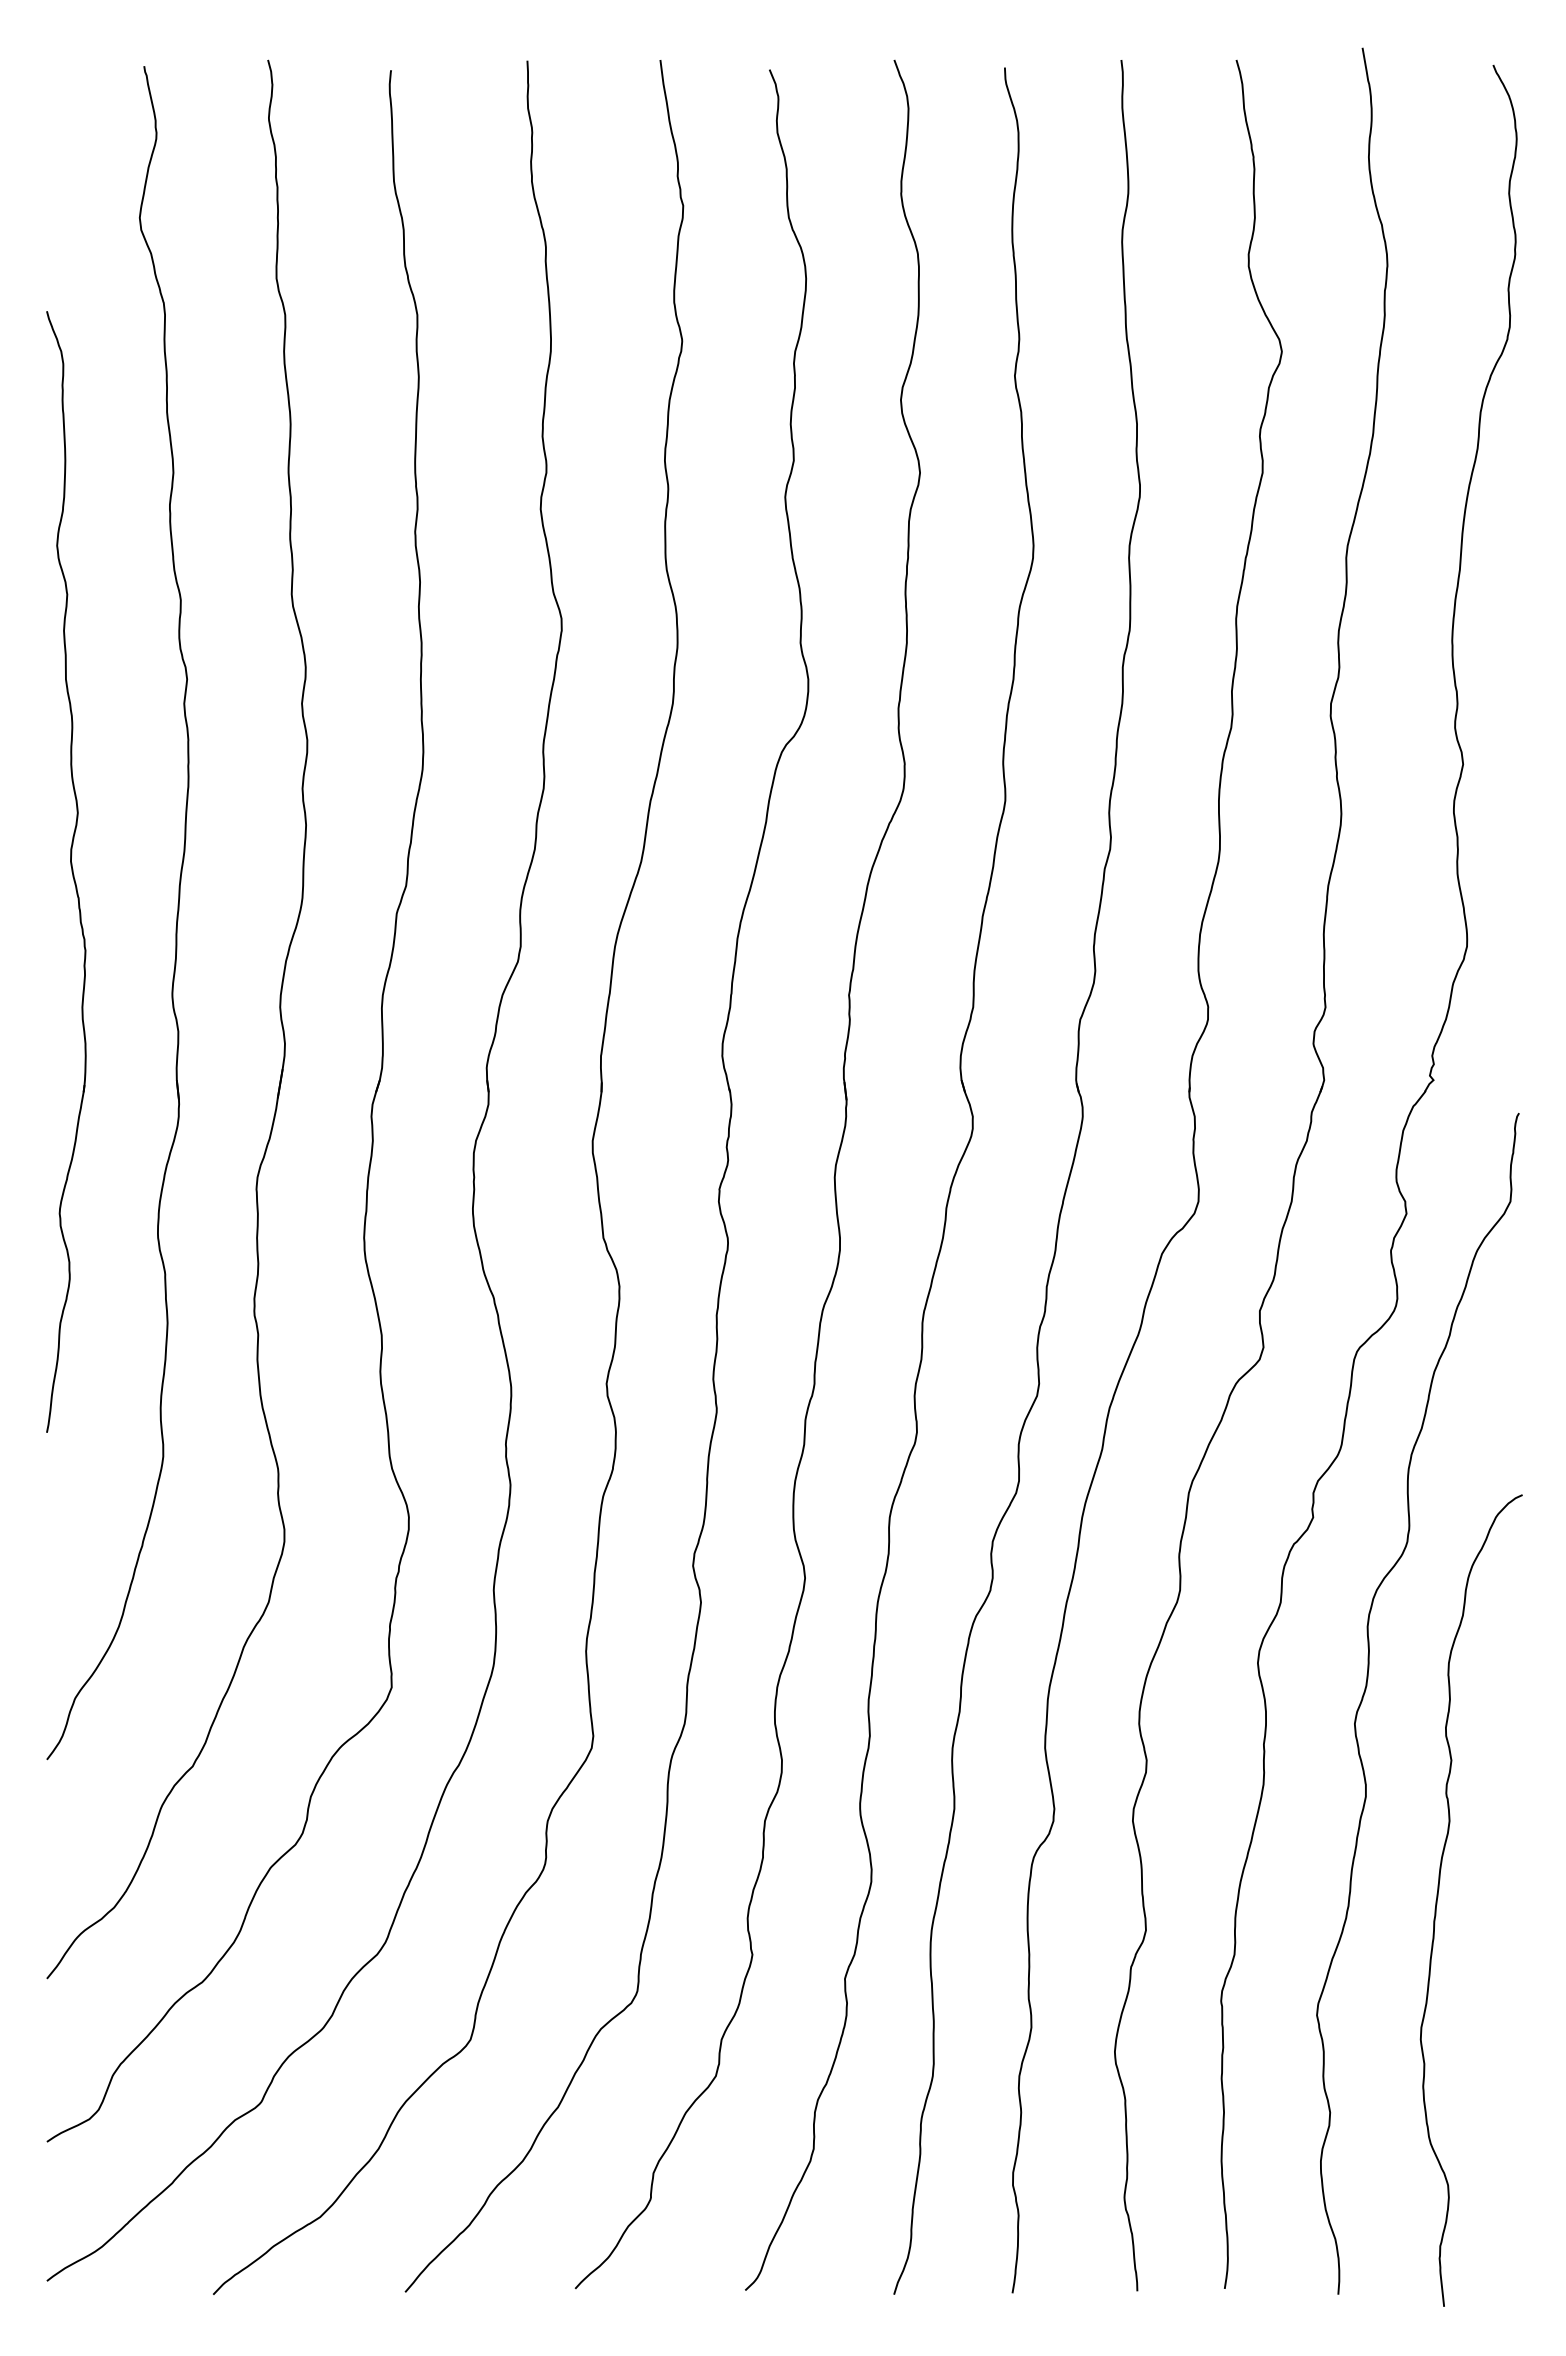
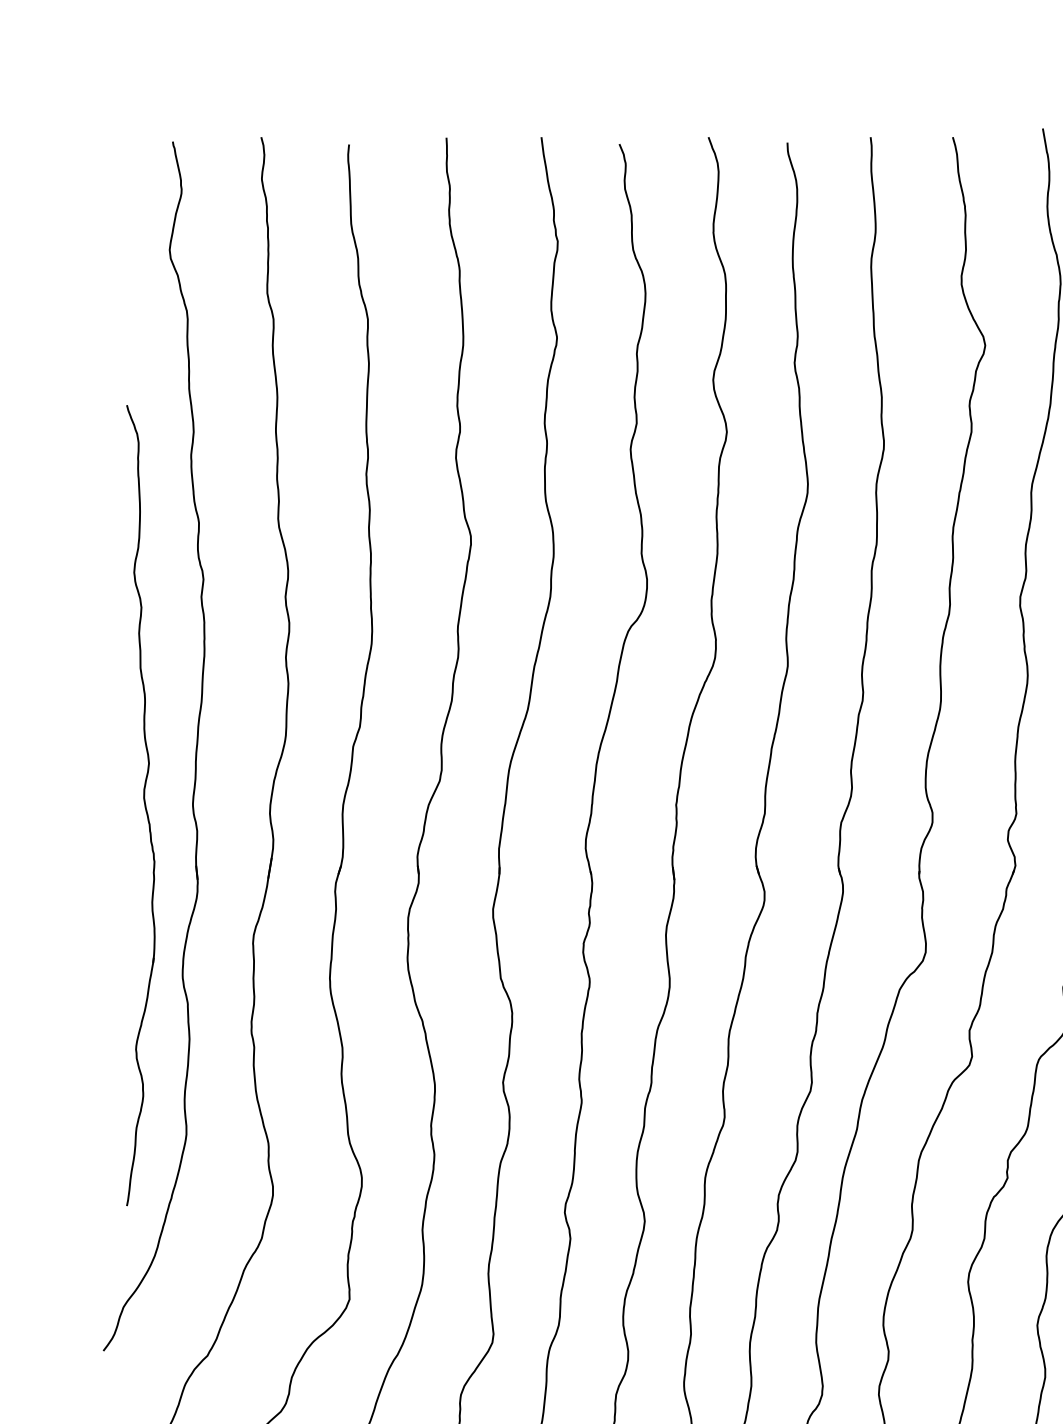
part: (66, 871) -> (140, 805), moved

